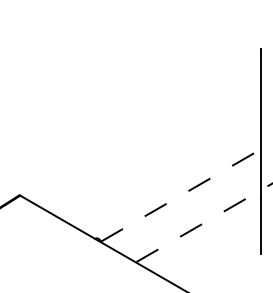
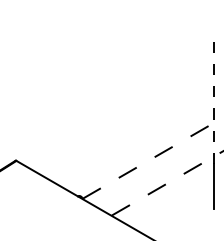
line: (261, 123) -> (214, 101), solid -> dashed

